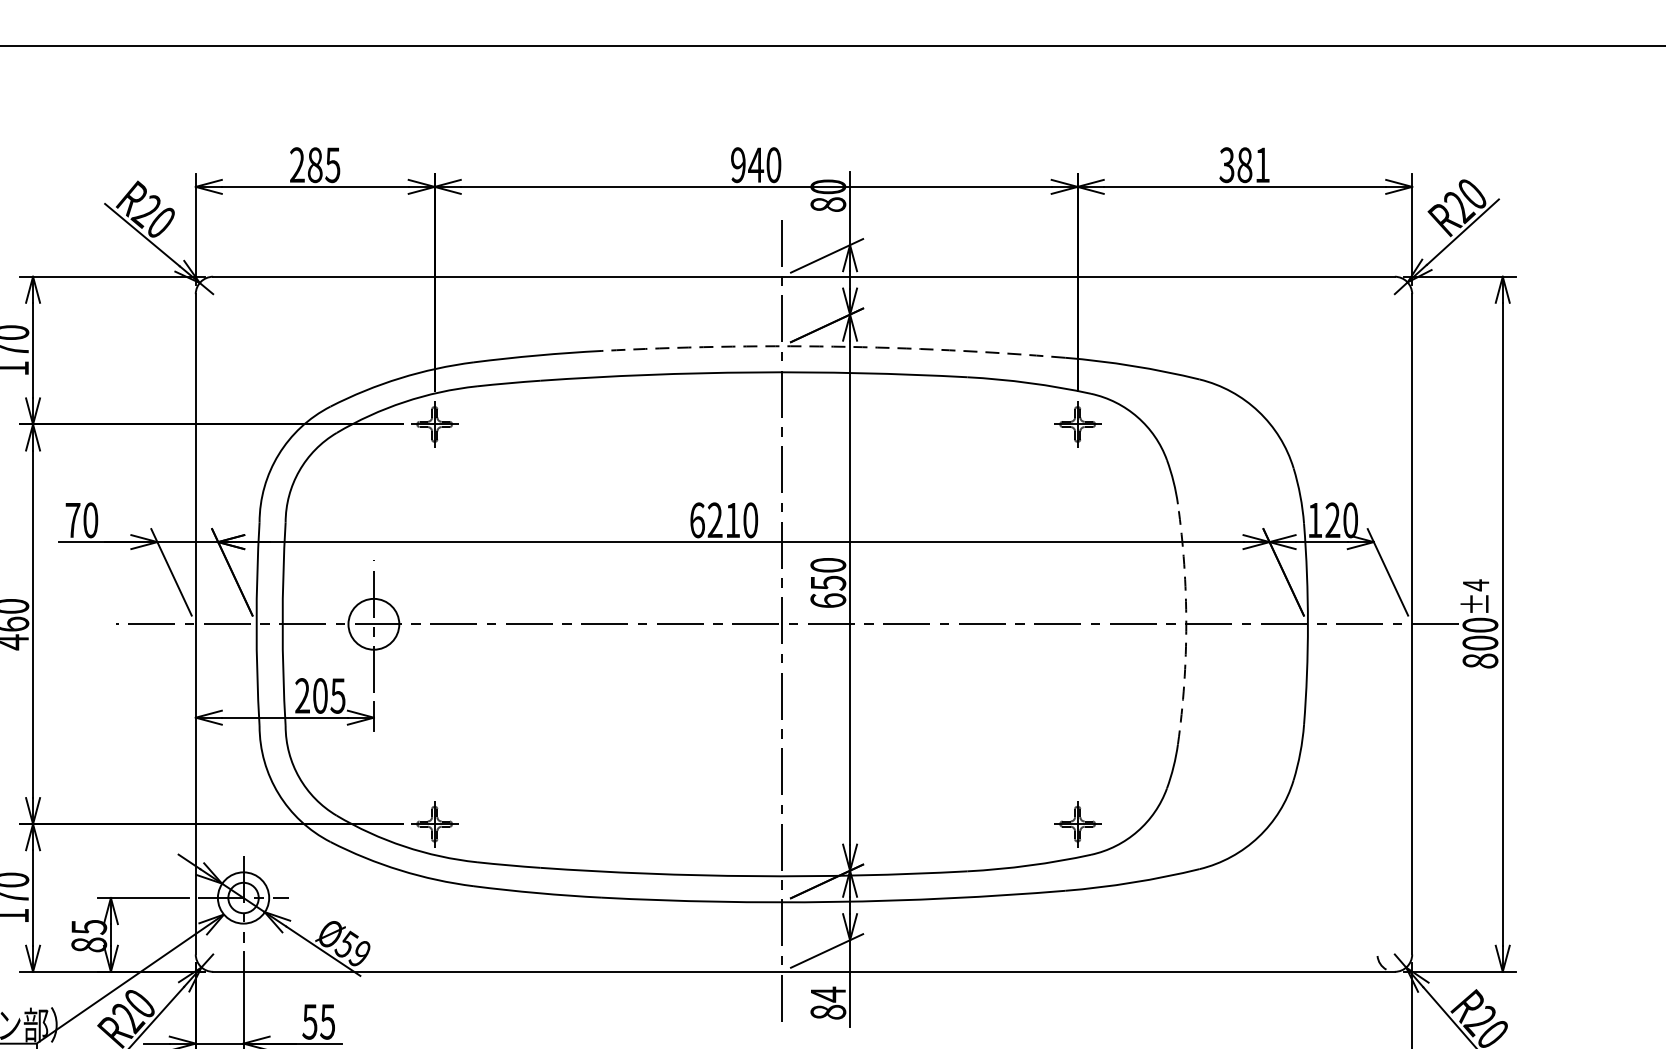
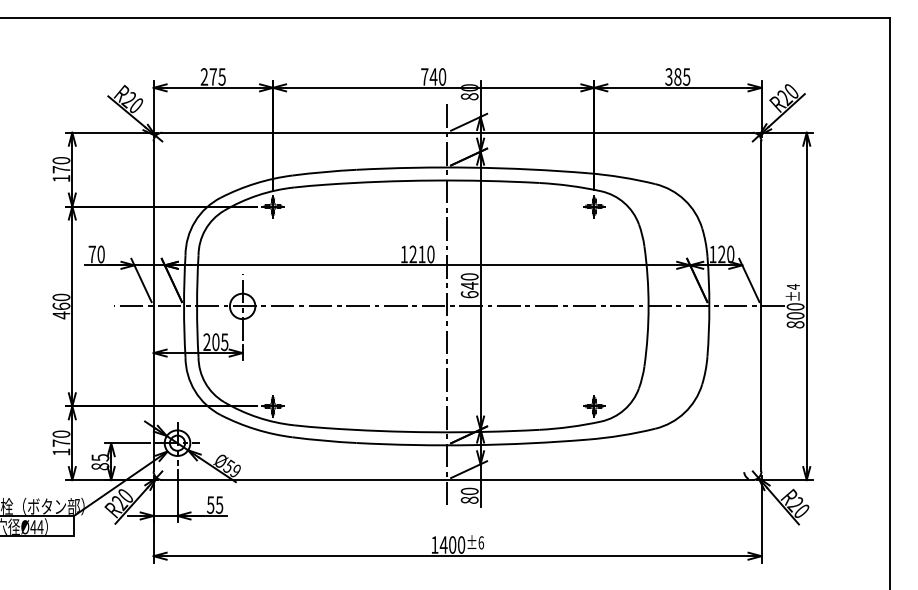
text: (313, 164) -> (212, 76), 285 -> 275
text: (737, 164) -> (424, 76), 940 -> 740
text: (1262, 164) -> (686, 76), 381 -> 385
arc: (833, 346) -> (472, 167), dashed -> solid
text: (697, 520) -> (404, 254), 6210 -> 1210
text: (827, 582) -> (469, 285), 650 -> 640
arc: (1186, 624) -> (648, 306), dashed -> solid
text: (827, 994) -> (469, 491), 84 -> 80

